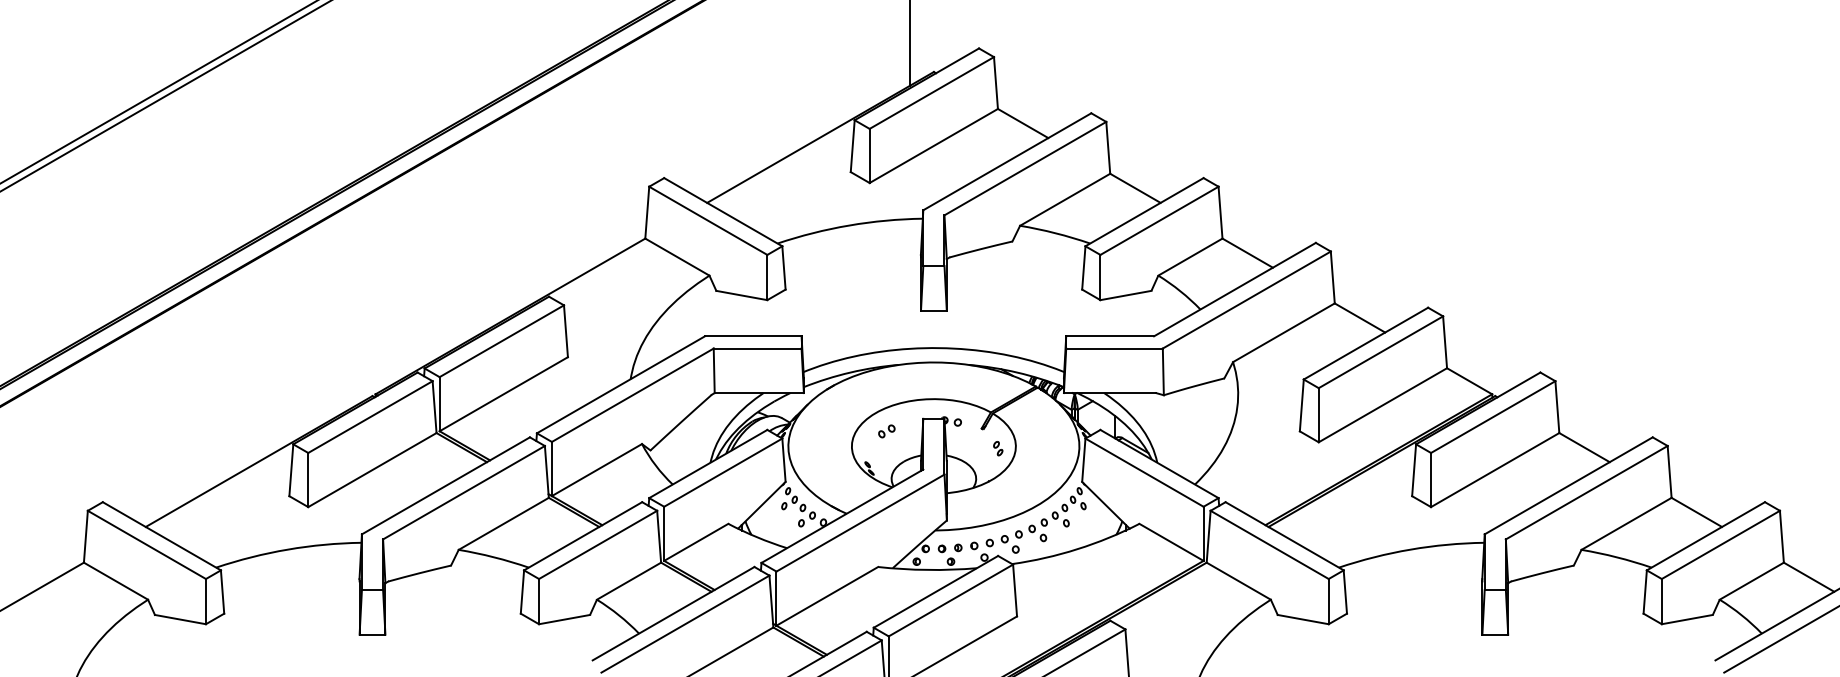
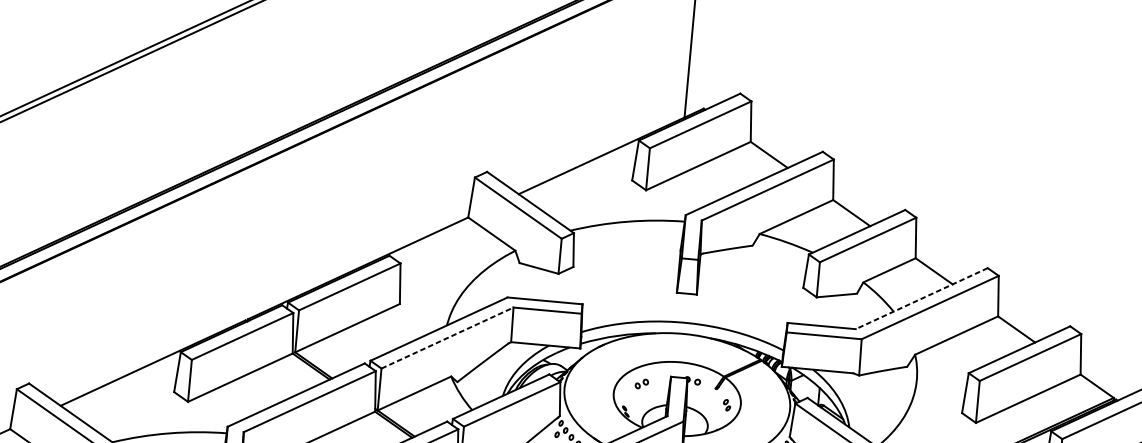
line: (1234, 289) -> (921, 298), solid -> dashed
line: (633, 395) -> (448, 338), solid -> dashed

